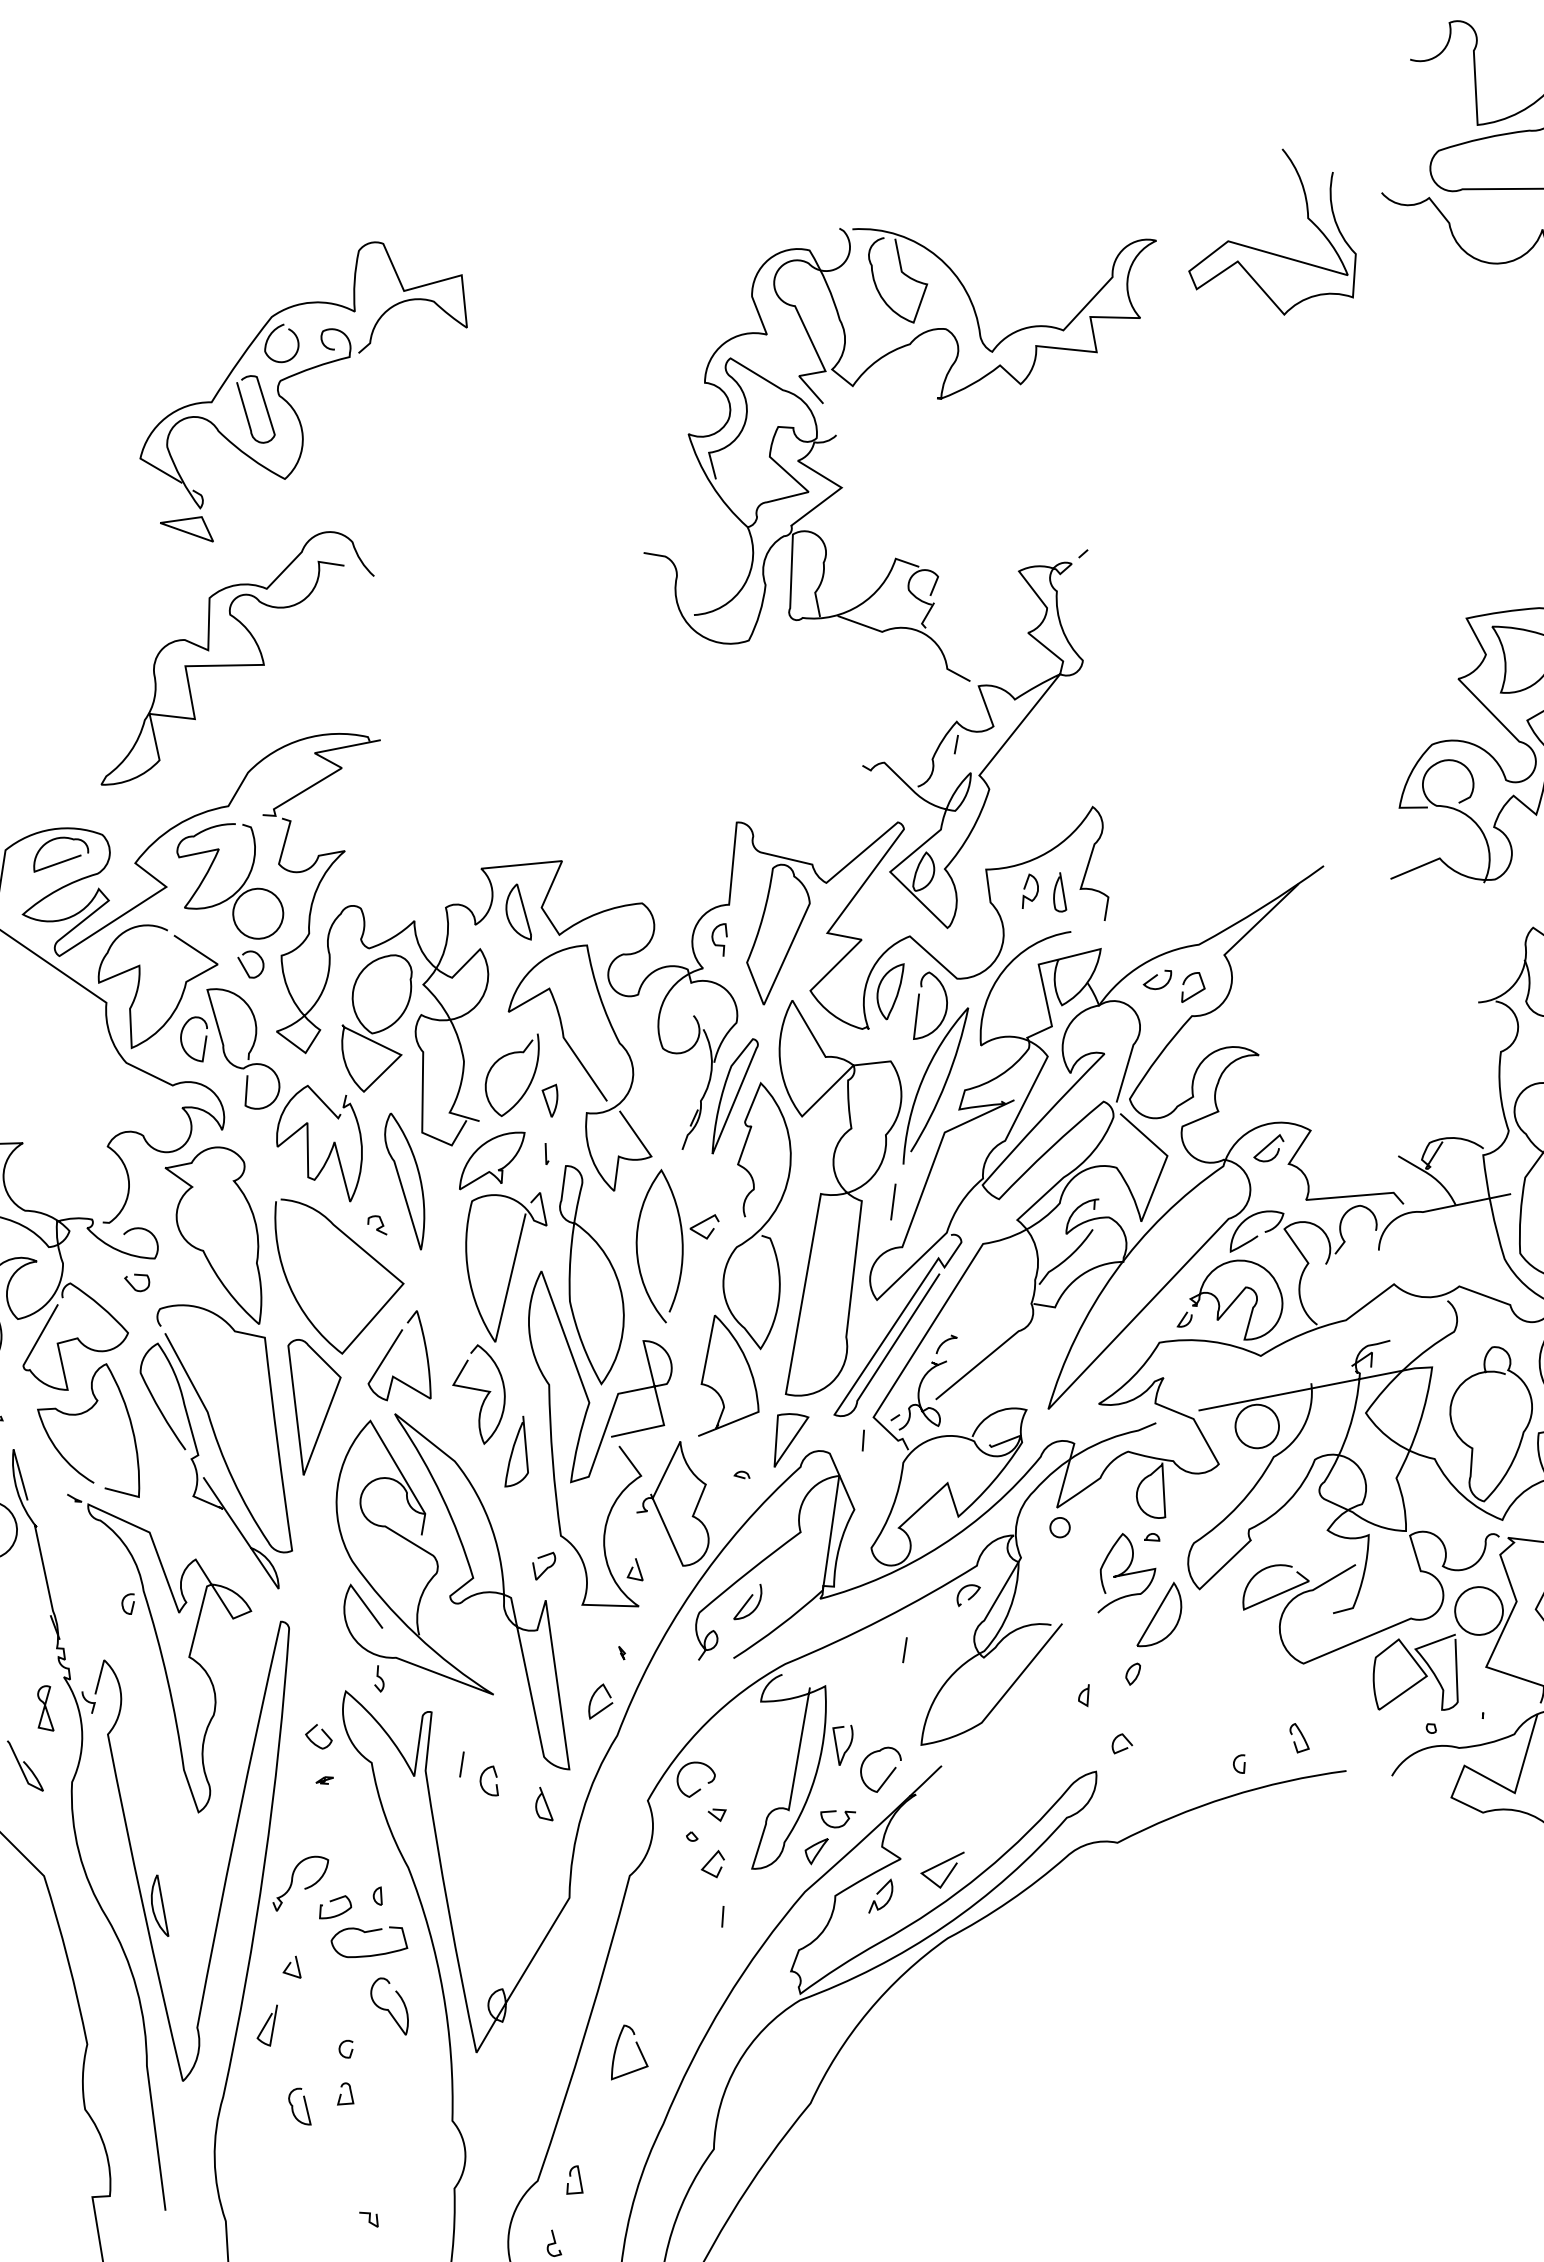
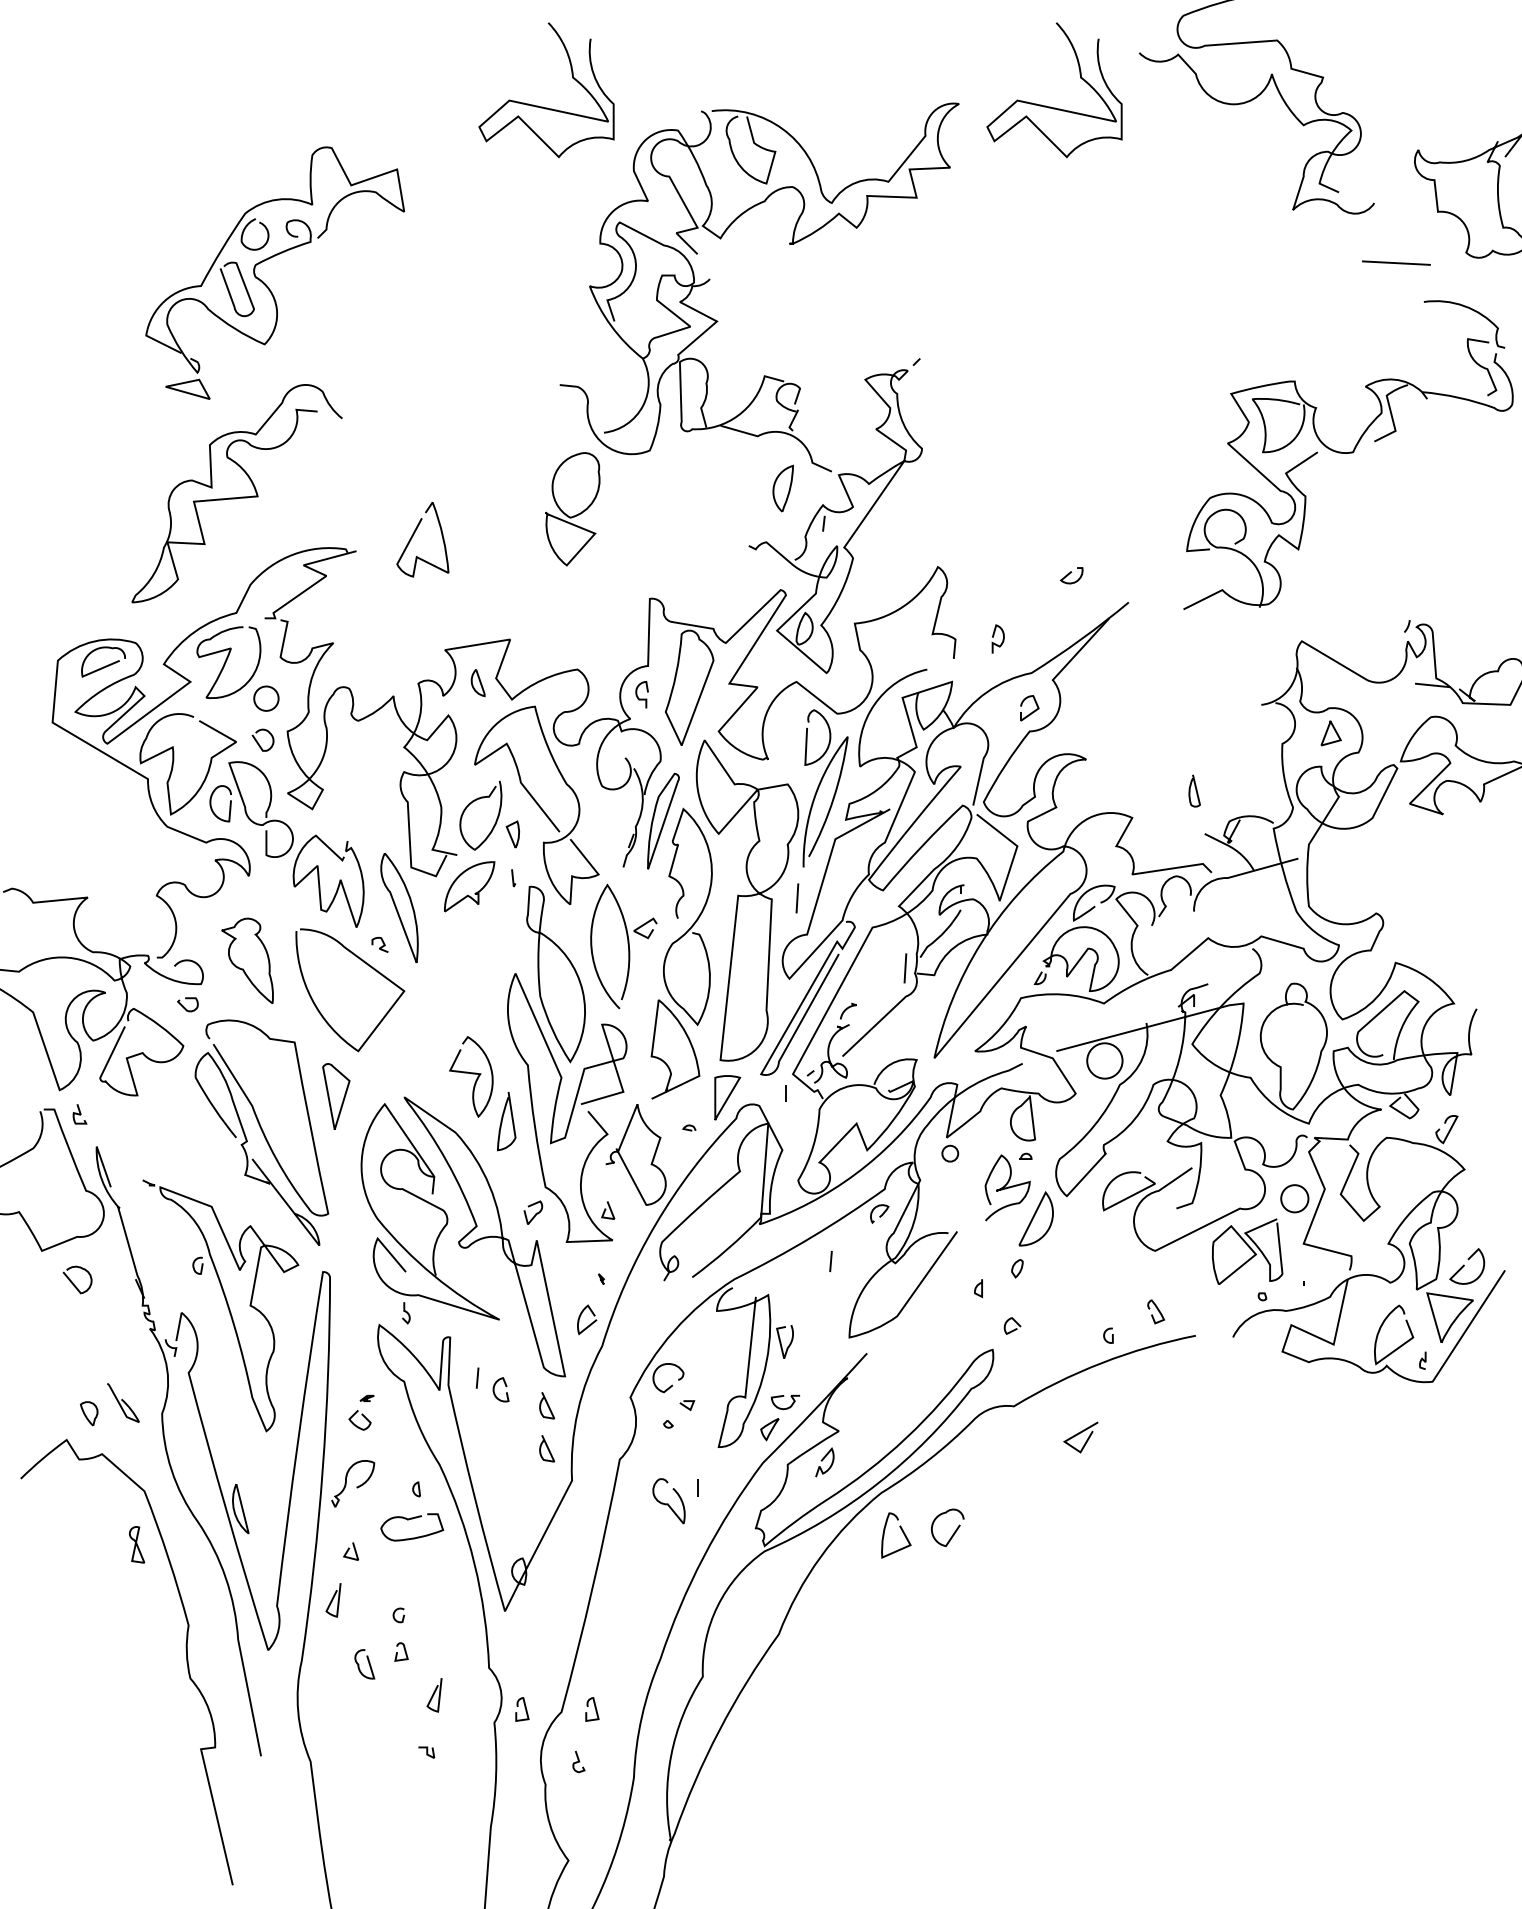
curve: (645, 209) -> (542, 106), added
curve: (1025, 889) -> (993, 637), moved
curve: (1061, 891) -> (1195, 790), moved
part: (518, 911) -> (477, 682), size x0.6
circle: (258, 913) -> (266, 698), size x0.6
curve: (1157, 976) -> (1071, 573), moved
part: (888, 991) -> (782, 488), moved
part: (375, 1023) -> (572, 509), moved
curve: (1267, 1146) -> (1098, 833), removed
part: (213, 1233) -> (247, 960), size x0.6
curve: (510, 1270) -> (490, 974), removed
line: (1020, 1296) -> (905, 968), added
curve: (392, 1348) -> (414, 534), moved
part: (311, 1407) -> (336, 1096), size x0.6
curve: (83, 1414) -> (151, 1114), removed
curve: (748, 1601) -> (701, 1230), removed
circle: (1478, 1610) -> (1294, 1198), size x0.7
part: (46, 1707) -> (137, 1544), moved
curve: (322, 1732) -> (362, 1416), moved
curve: (888, 1774) -> (954, 1531), moved
curve: (541, 1856) -> (547, 1448), added
line: (710, 1862) -> (684, 1444), removed
line: (940, 1865) -> (1079, 1434), moved
curve: (333, 1901) -> (380, 1496), removed
curve: (388, 2008) -> (668, 1503), moved
curve: (638, 2050) -> (902, 1532), moved
curve: (383, 2149) -> (434, 1694), added
curve: (492, 2172) -> (524, 1707), added

